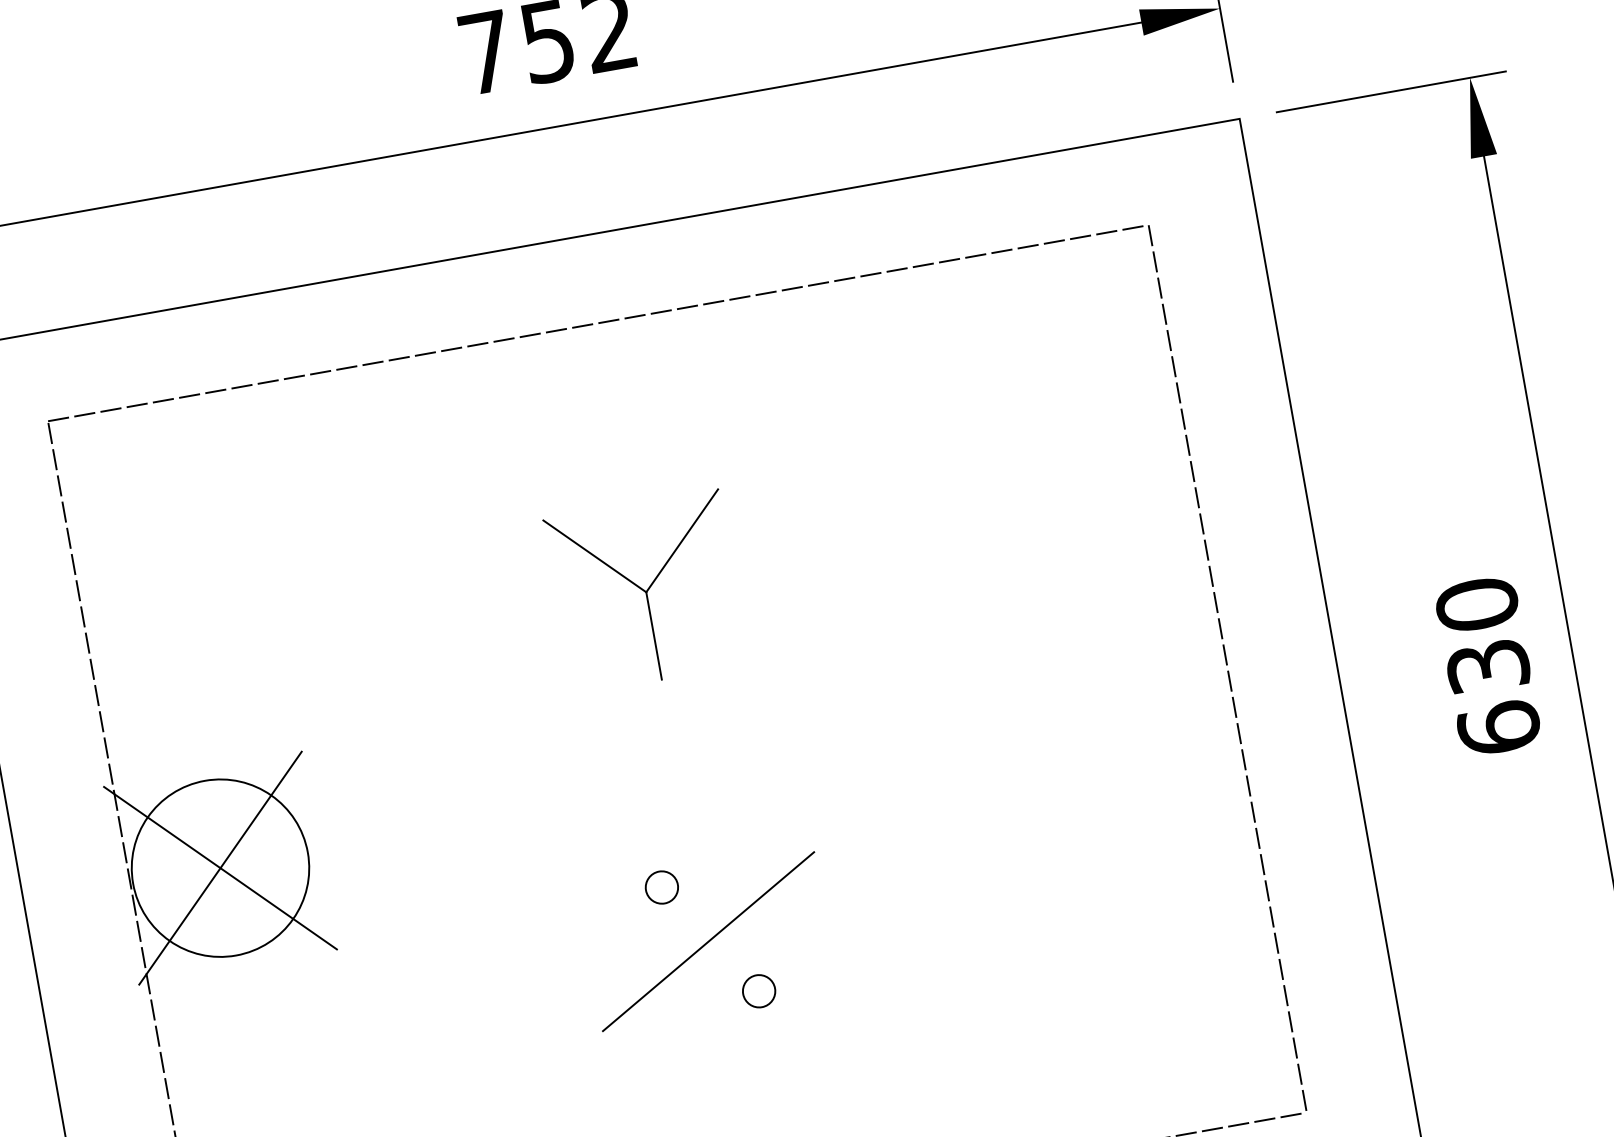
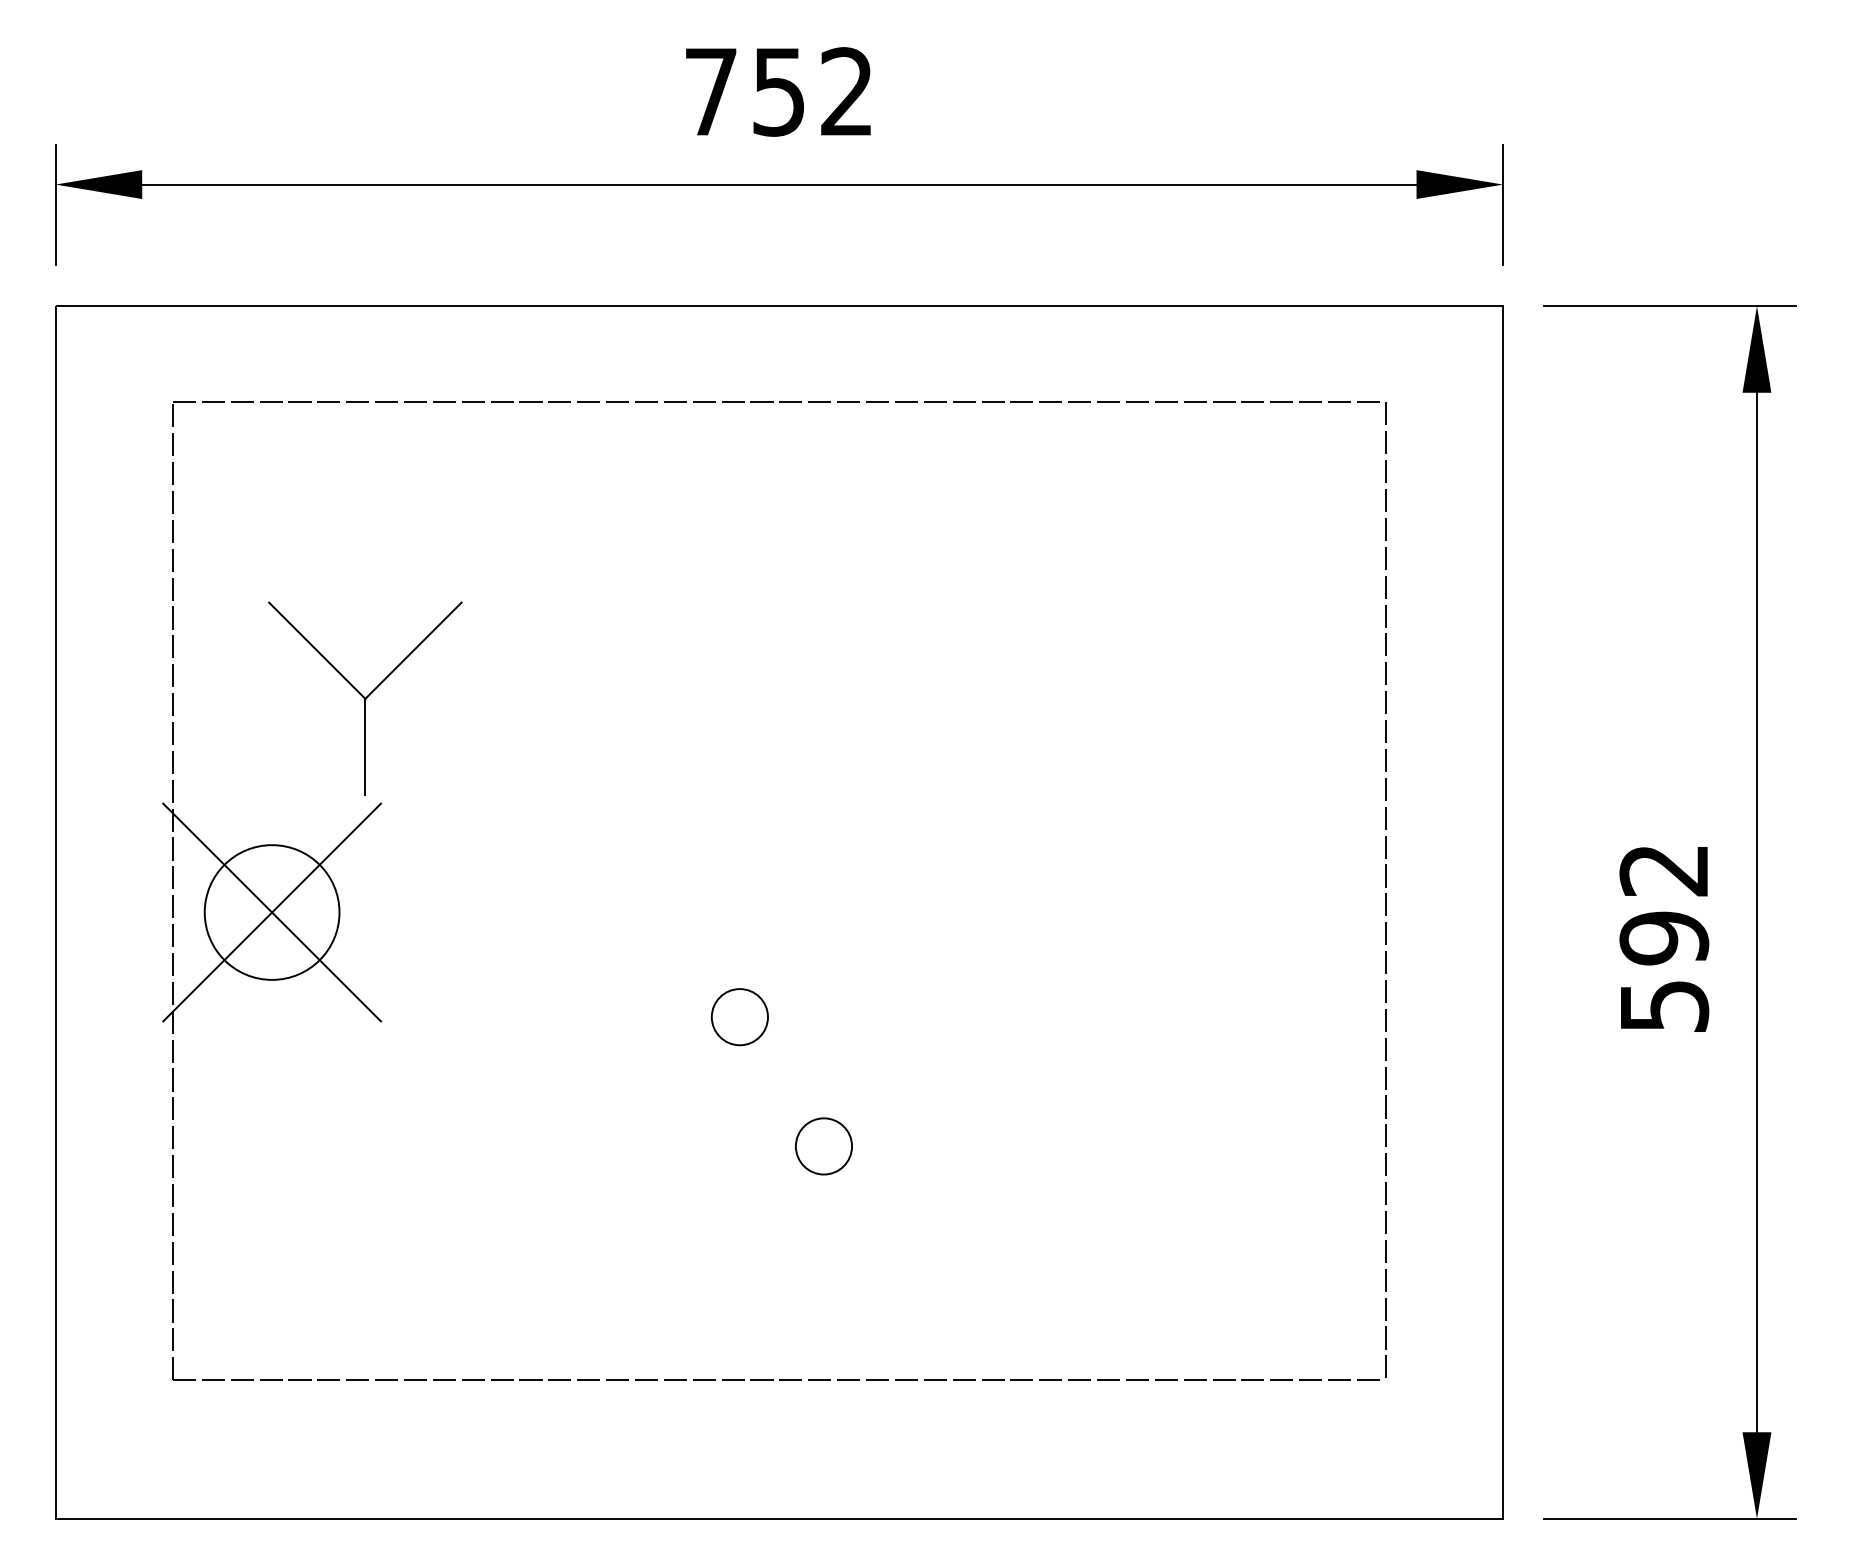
part: (646, 591) -> (365, 698), moved
text: (1488, 665) -> (1664, 937), 630 -> 592
circle: (219, 868) -> (271, 912), size x0.7
circle: (661, 886) -> (739, 1016), size x1.6
line: (708, 941) -> (779, 1083), removed
circle: (758, 991) -> (823, 1146), size x1.6

